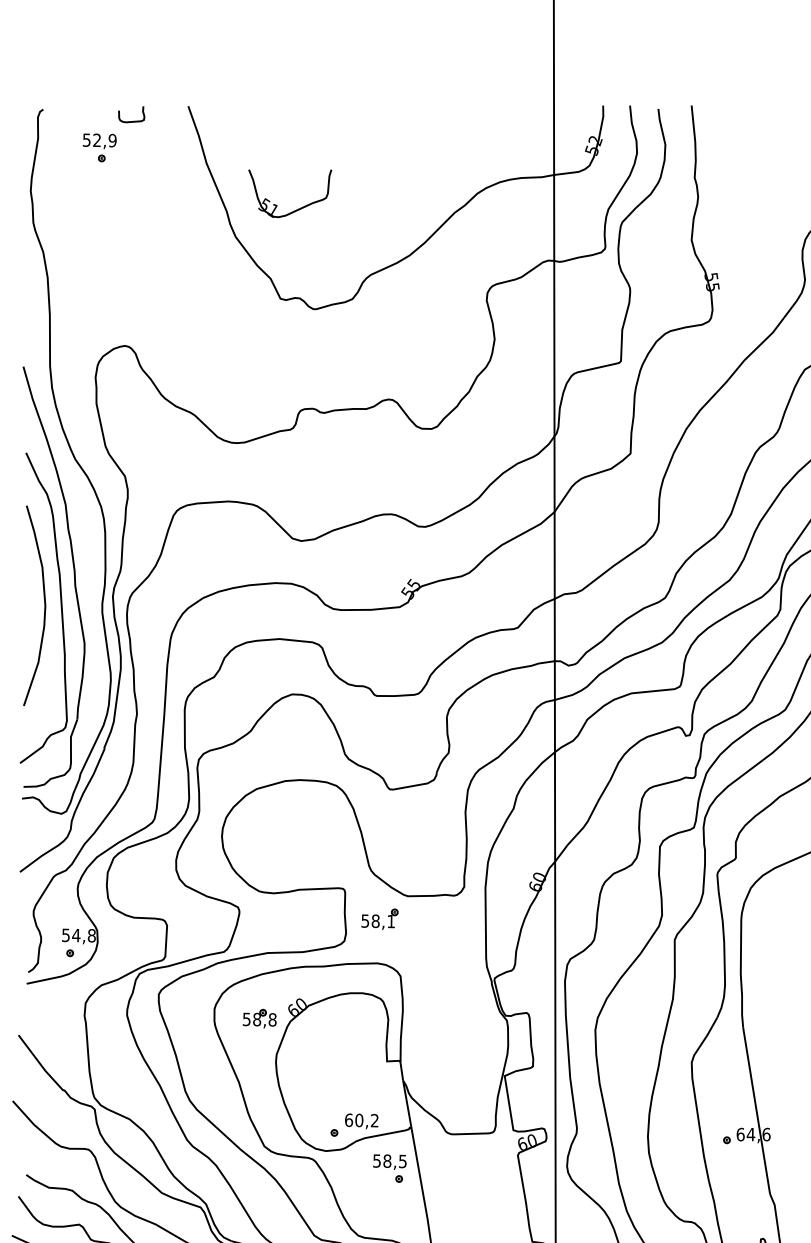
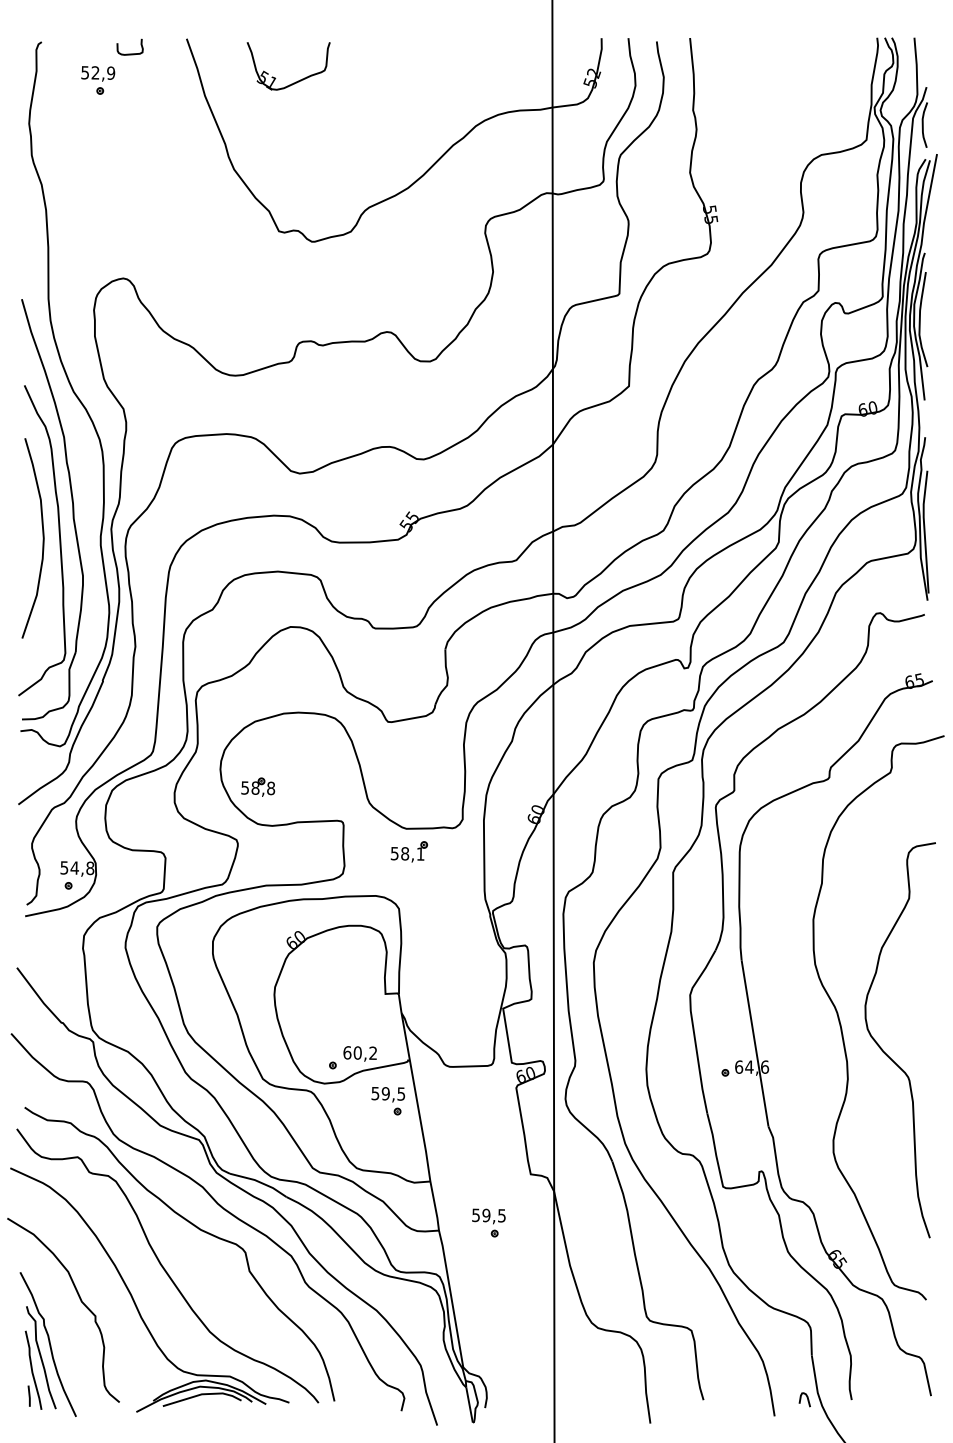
part: (297, 208) -> (295, 81), moved
part: (379, 918) -> (408, 851), moved
part: (260, 1017) -> (258, 786), moved
text: (387, 1160) -> (385, 1093), 58,5 -> 59,5

